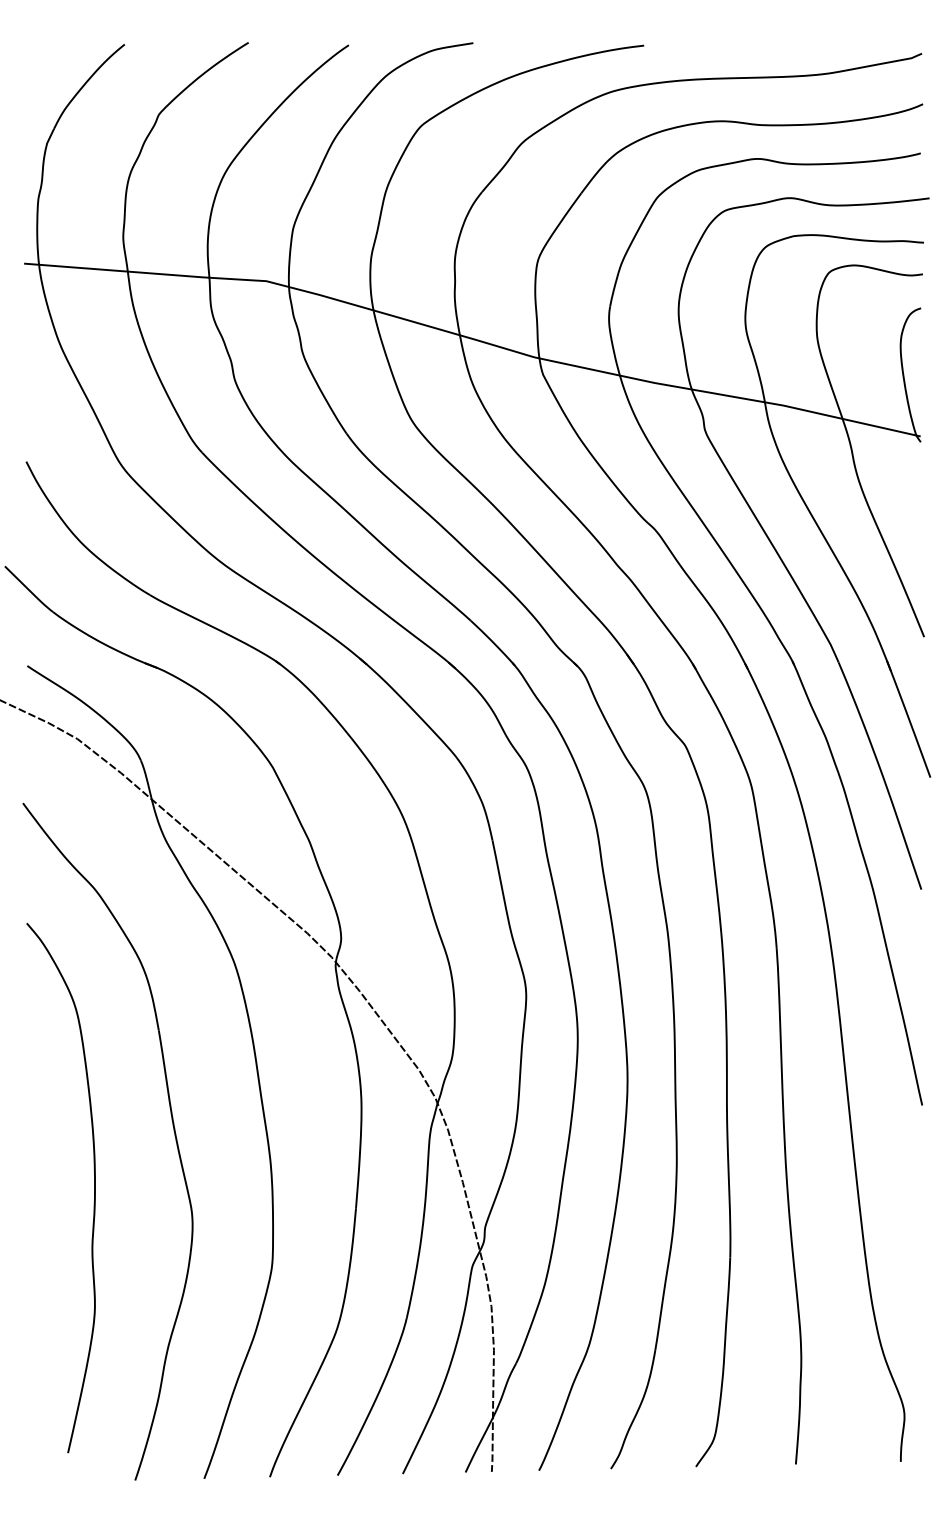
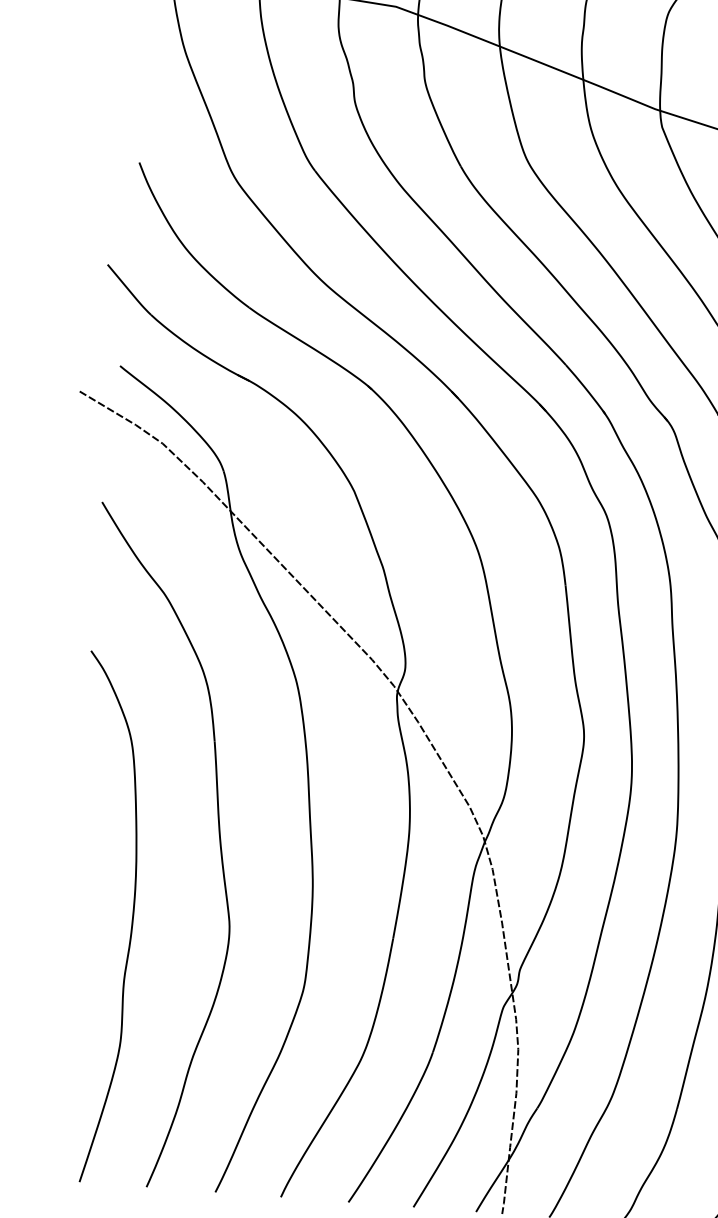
curve: (94, 1188) -> (132, 921), moved

